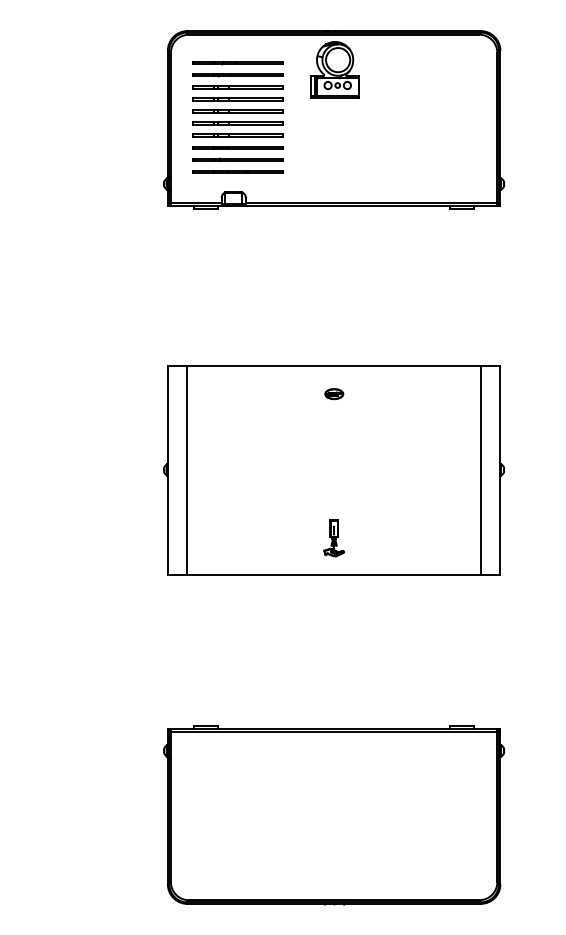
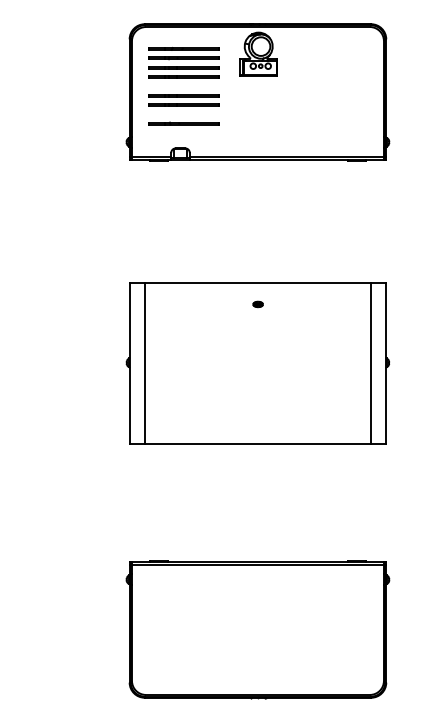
line: (237, 110) -> (183, 85), removed
line: (237, 147) -> (183, 114), removed
line: (237, 171) -> (183, 132), removed
part: (334, 394) -> (258, 304), size x0.7
part: (333, 538) -> (257, 415), removed

